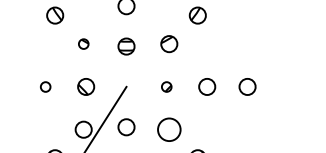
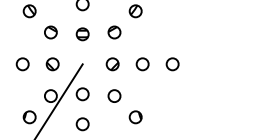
part: (83, 44) -> (50, 32), size x1.67
circle: (45, 87) -> (22, 64), size x1.67
part: (166, 87) -> (112, 64), size x1.67
circle: (169, 128) -> (114, 95), size x0.71

